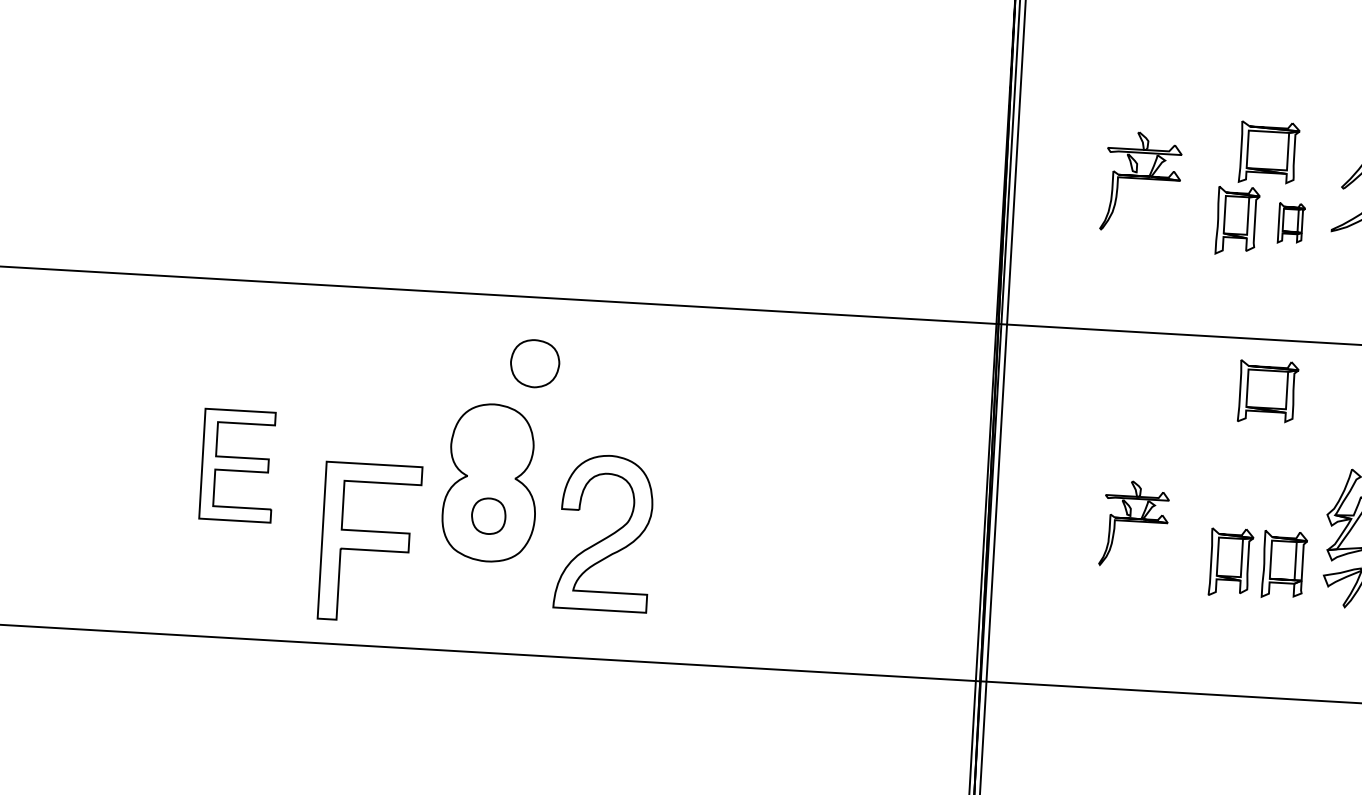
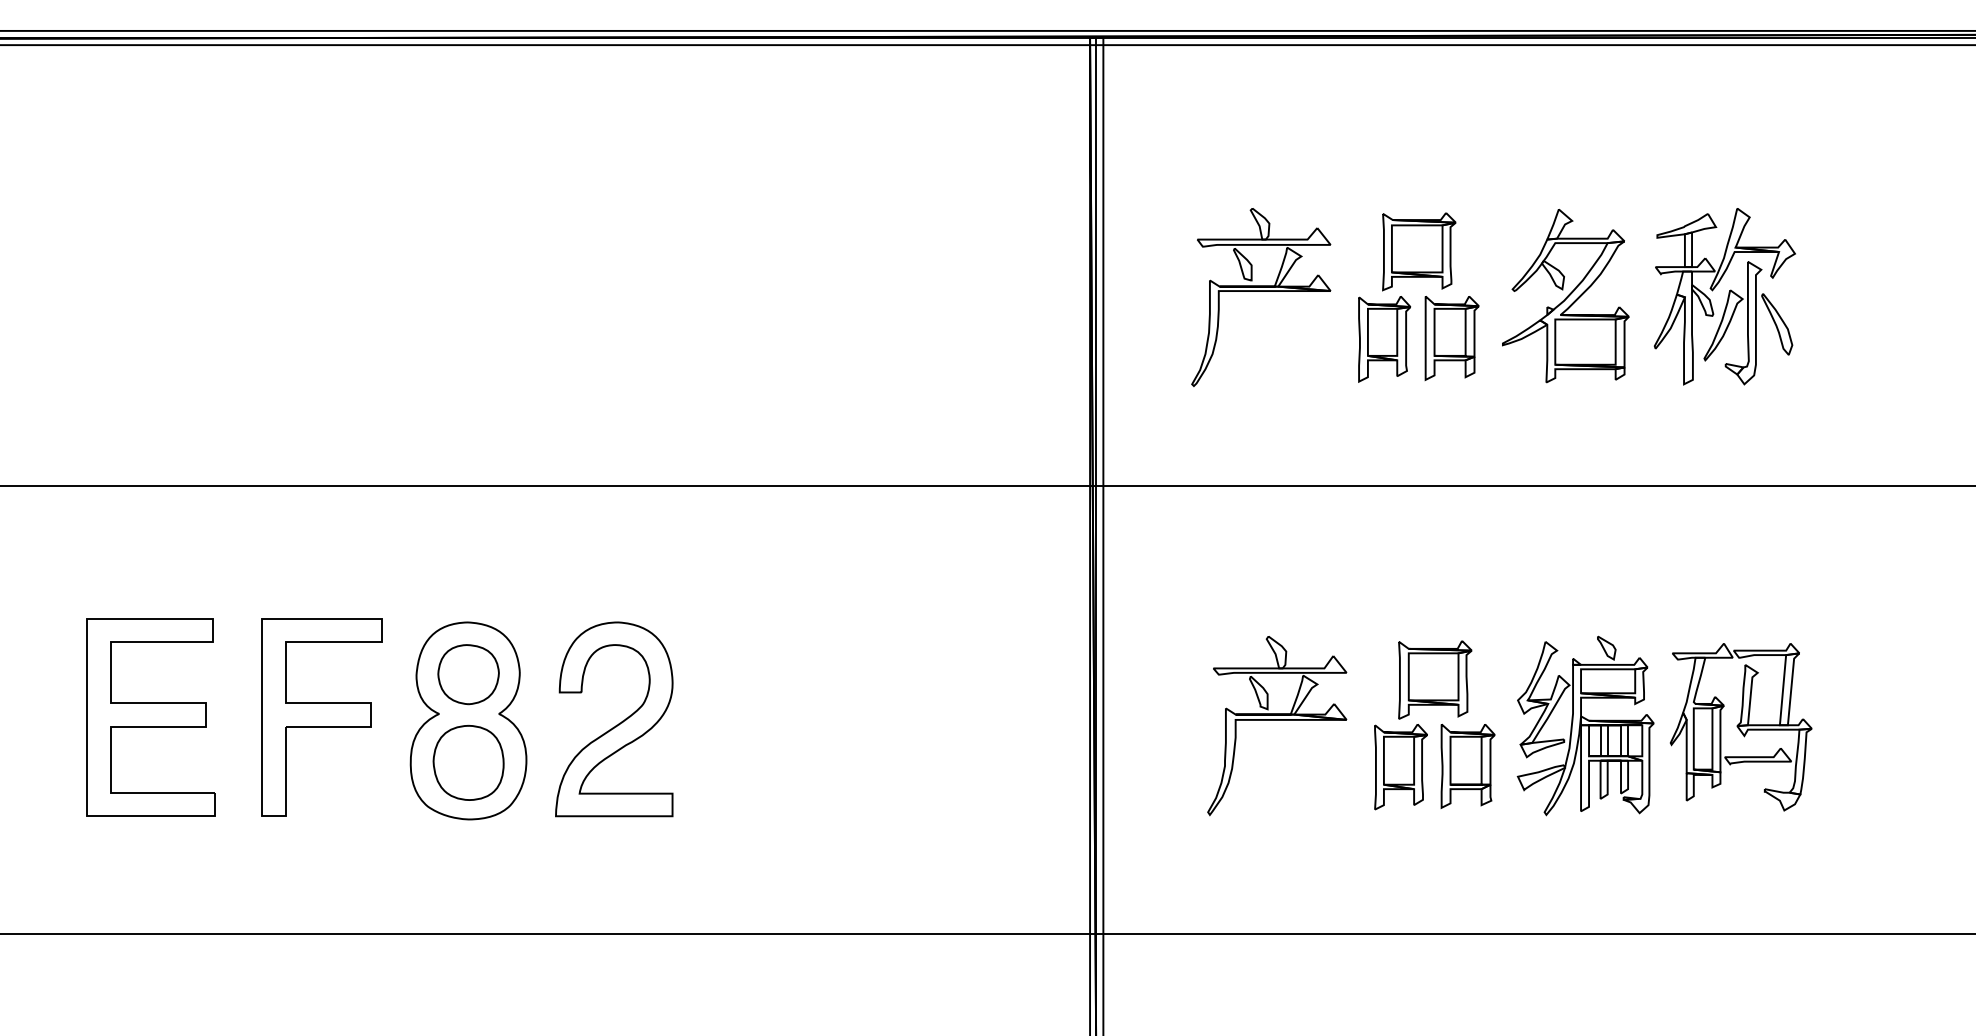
part: (1141, 182) -> (1261, 297), size x1.43
part: (1291, 223) -> (1451, 338), size x1.67
part: (535, 363) -> (468, 674), moved
part: (1268, 391) -> (1435, 679), moved
part: (237, 465) -> (150, 717), size x1.43
part: (488, 516) -> (468, 762), size x1.67
part: (1134, 524) -> (1277, 726), size x1.67
part: (604, 533) -> (614, 719), moved
part: (369, 542) -> (321, 717), moved

